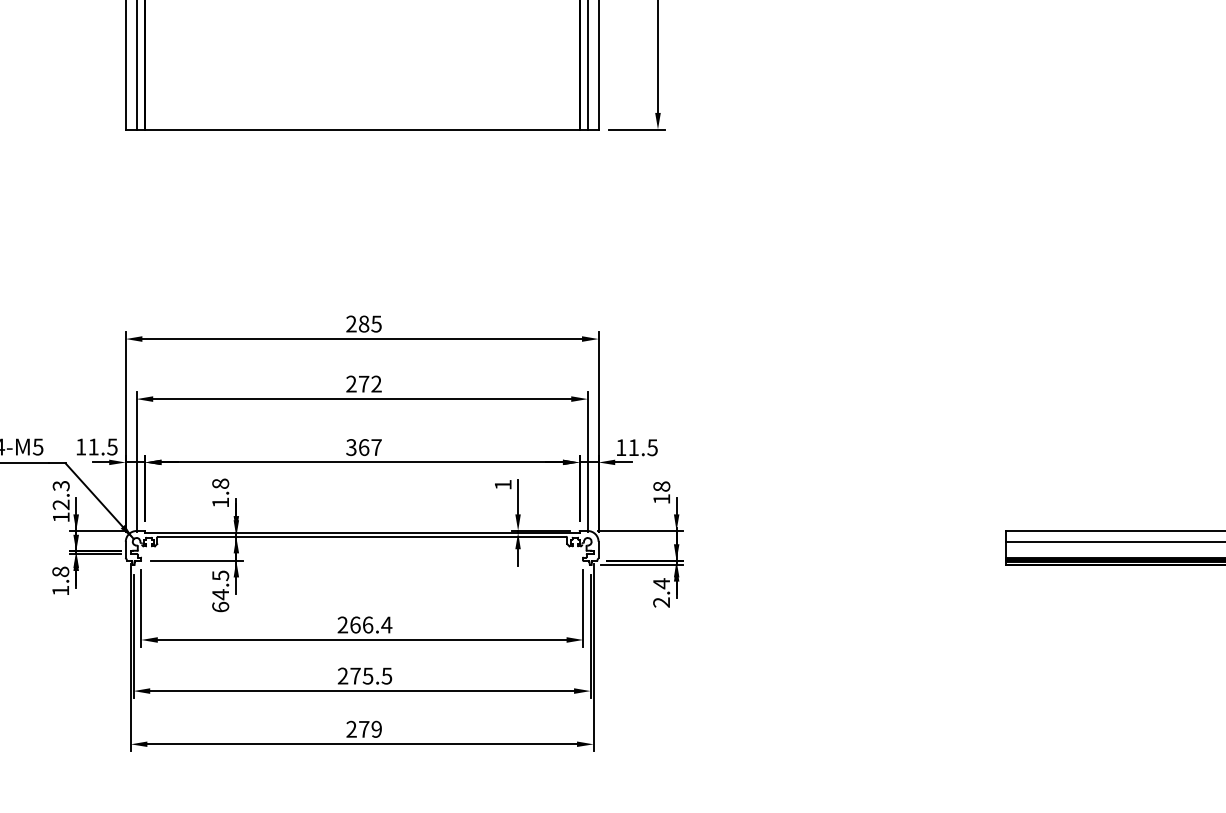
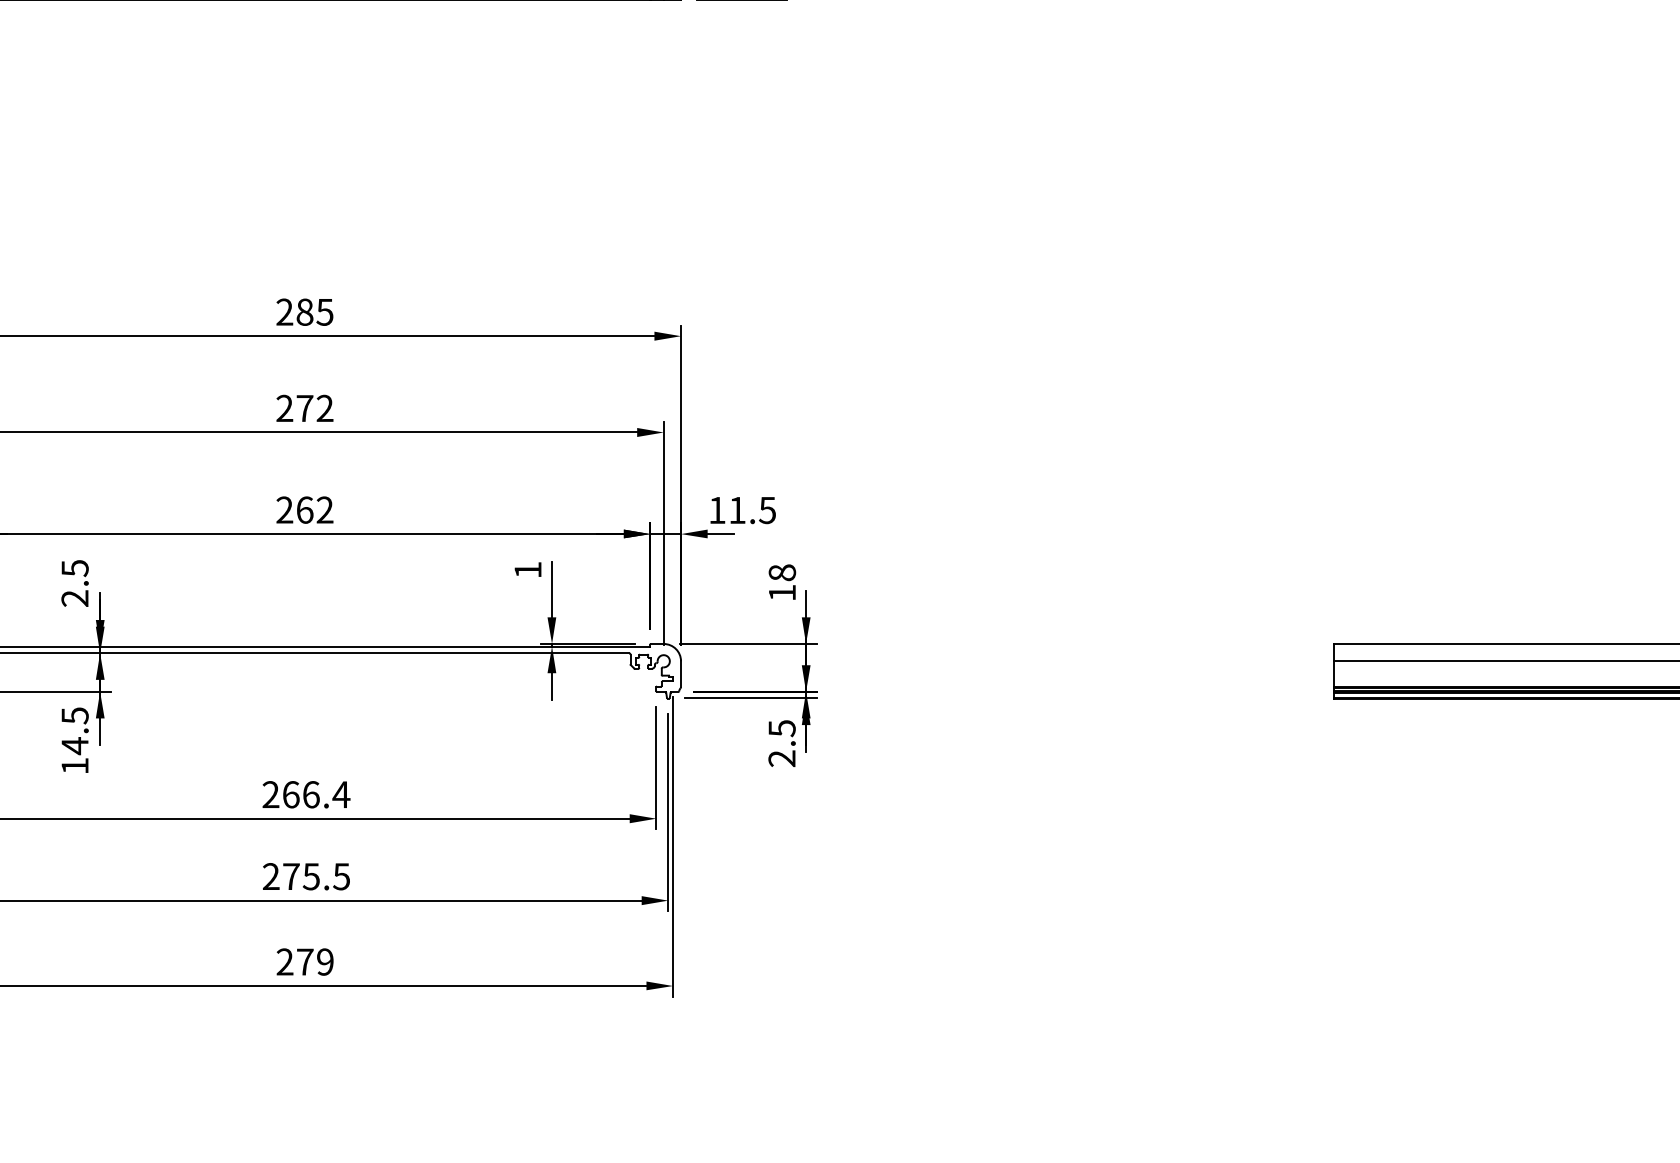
text: (363, 447) -> (304, 510), 367 -> 262
text: (220, 492) -> (74, 582), 1.8 -> 2.5
text: (661, 583) -> (781, 728), 2.4 -> 2.5
text: (220, 606) -> (74, 765), 64.5 -> 14.5

